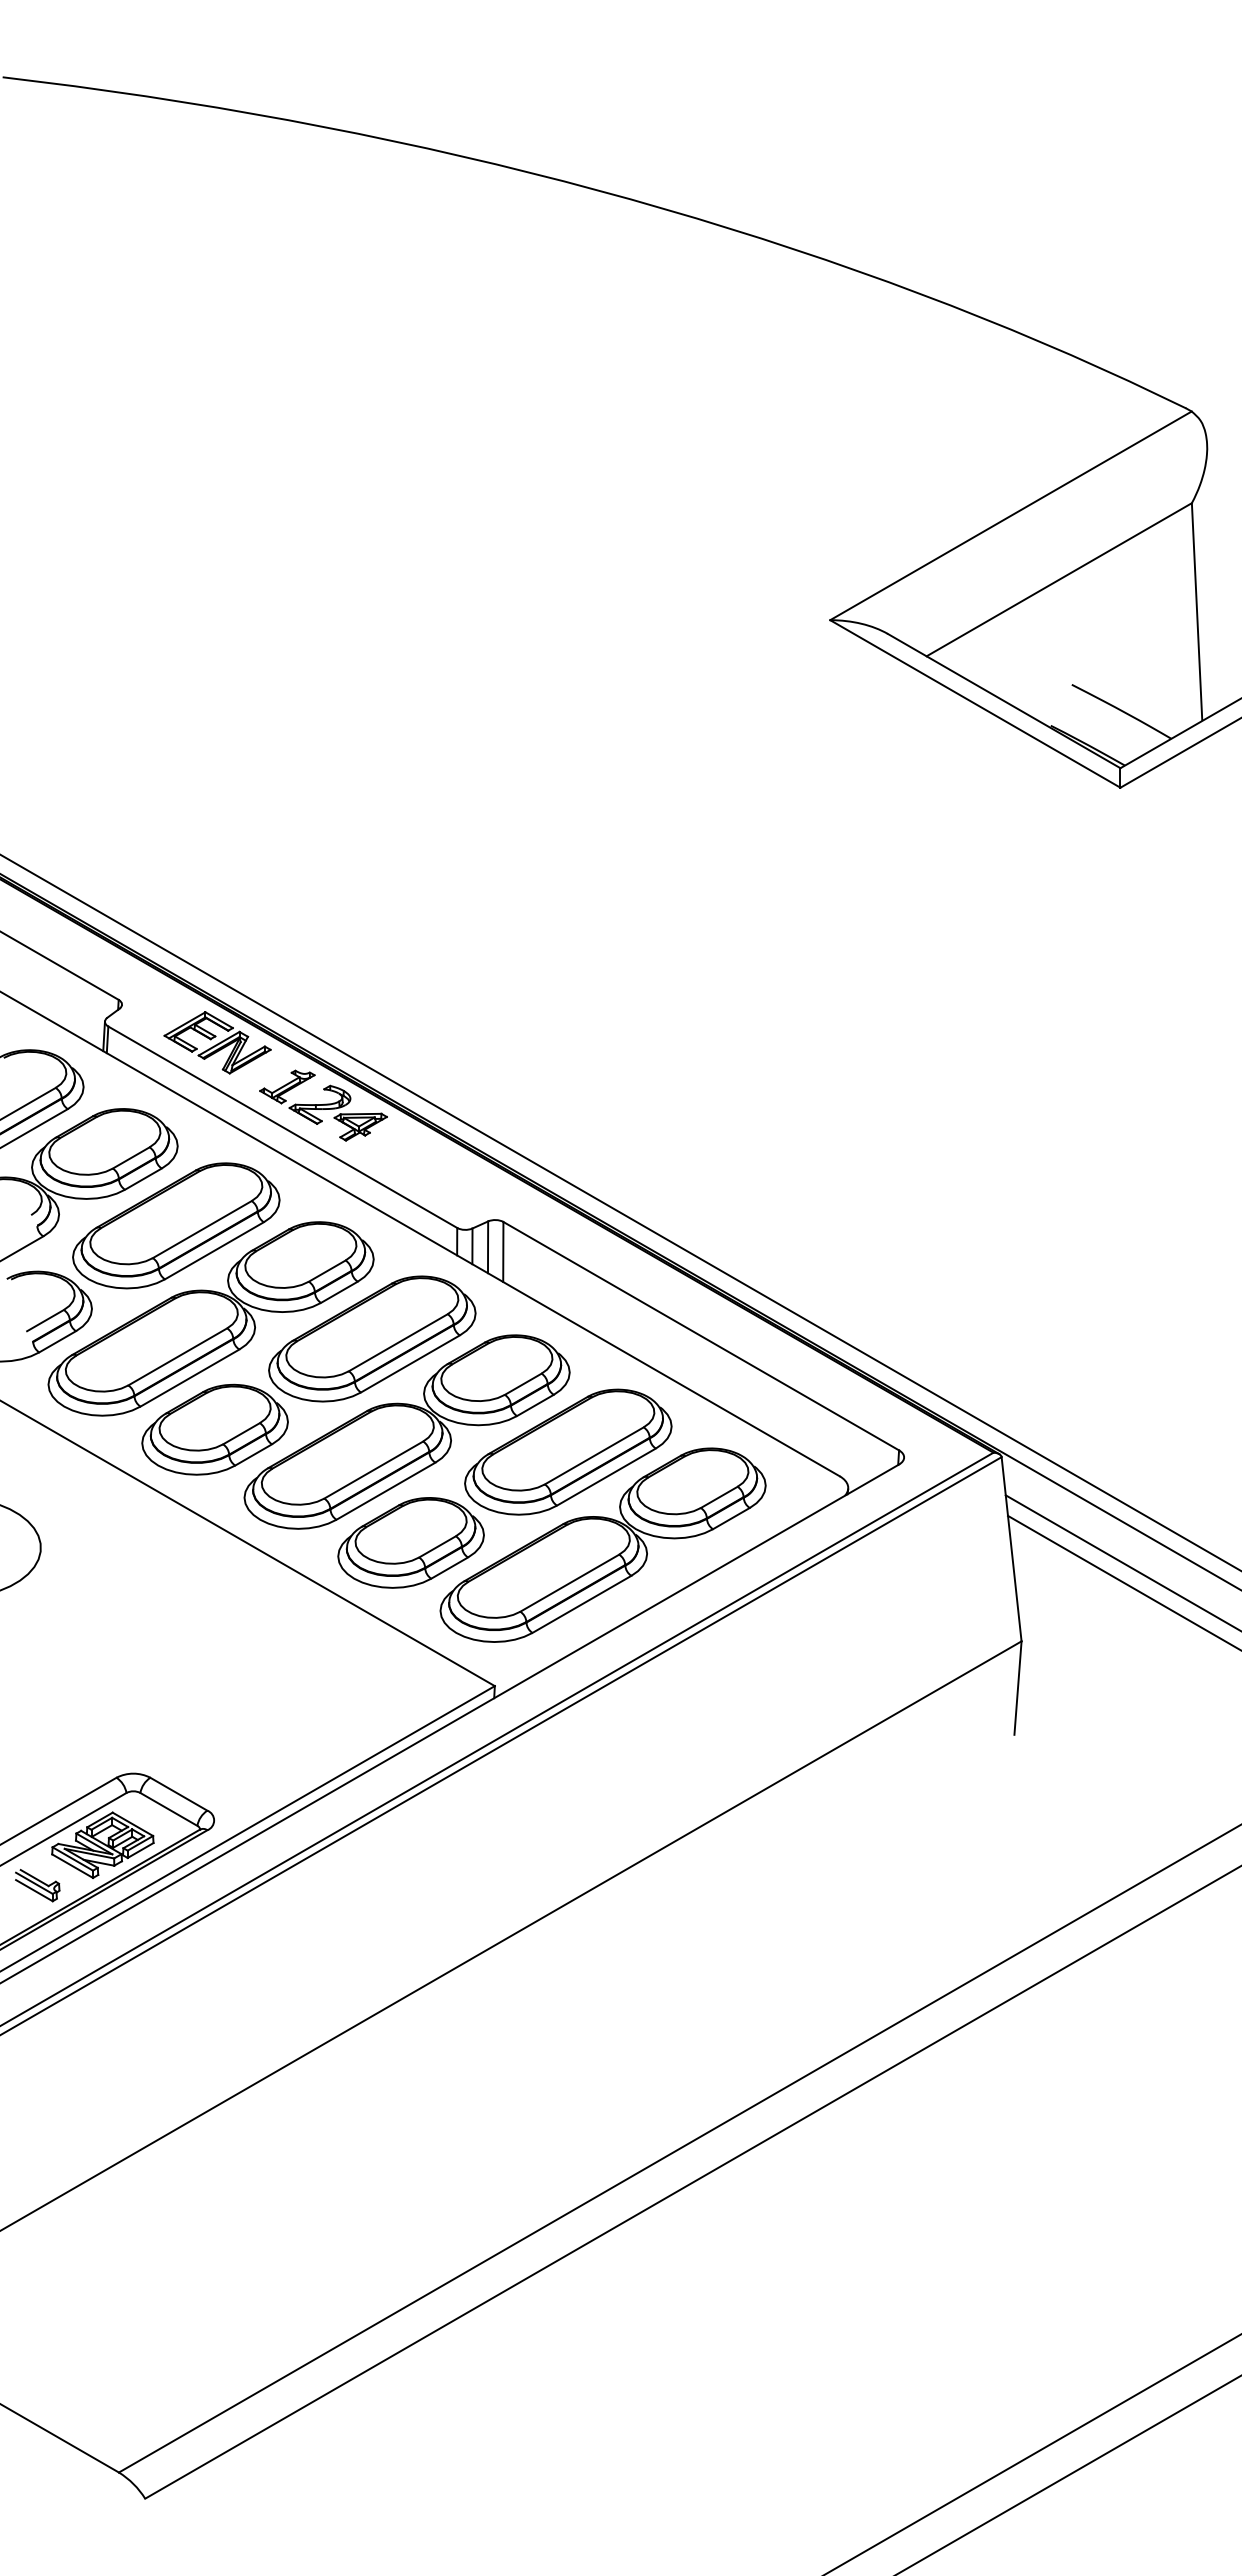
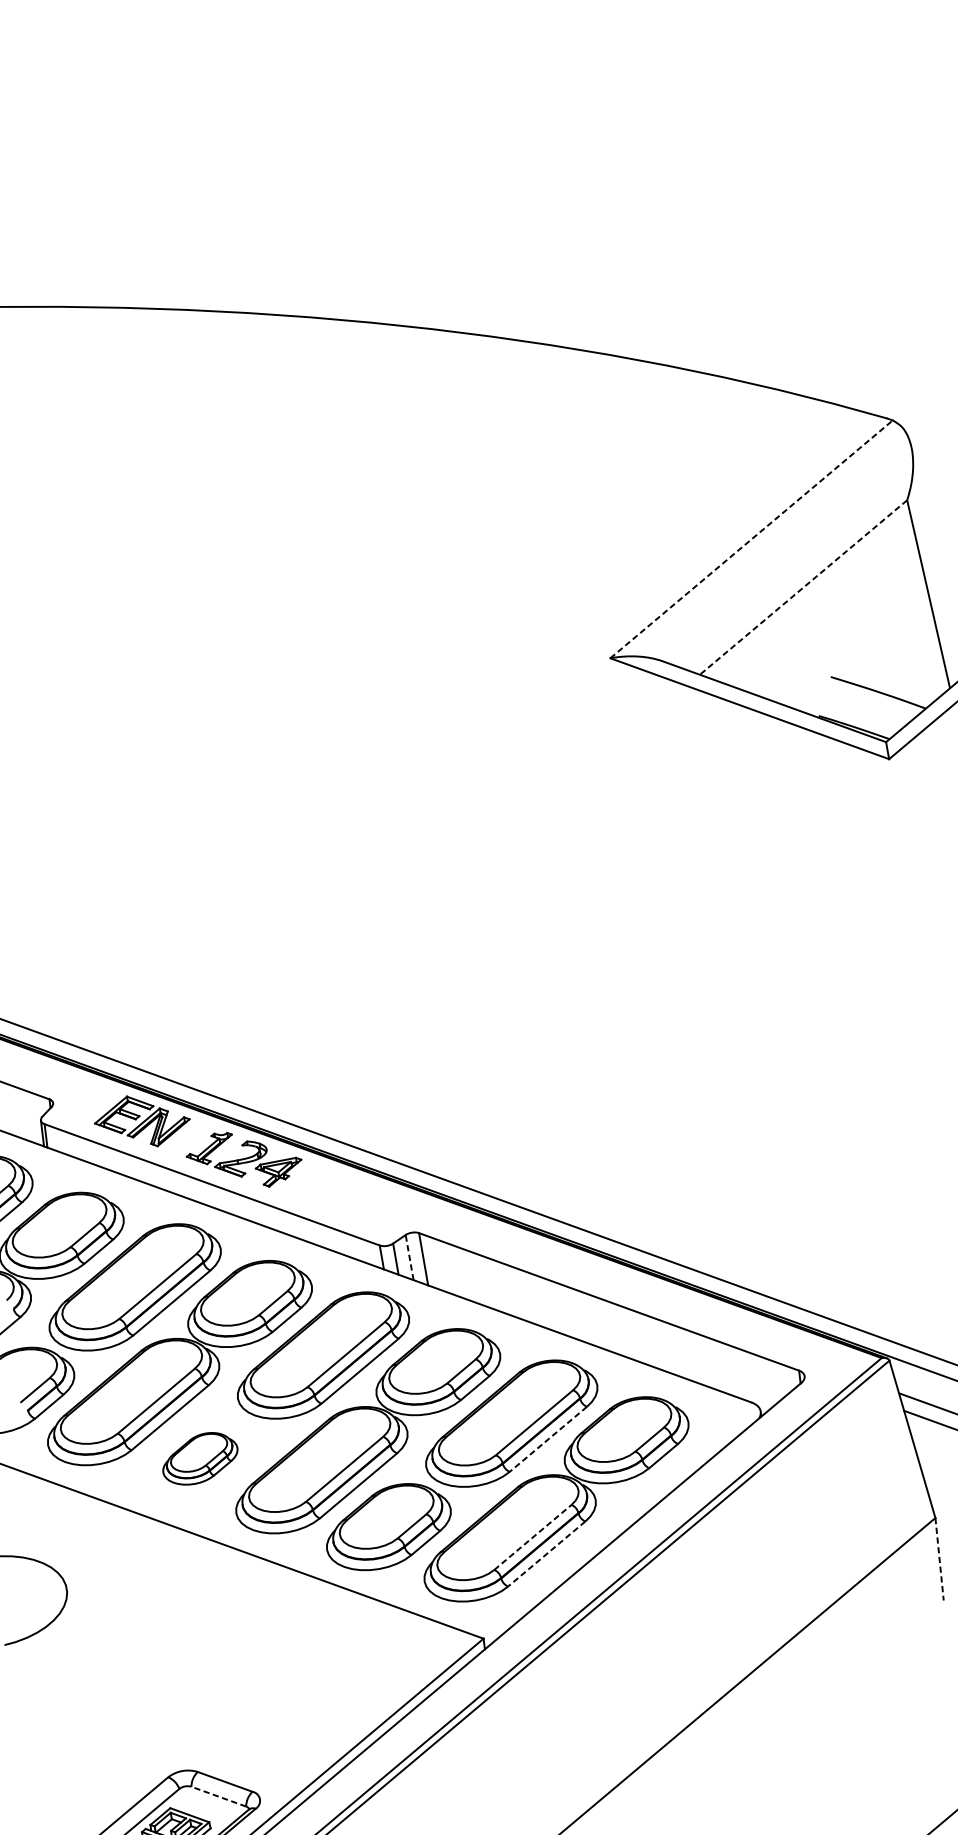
line: (1010, 515) -> (751, 539), solid -> dashed
line: (1058, 580) -> (803, 588), solid -> dashed
line: (488, 1247) -> (410, 1257), solid -> dashed
part: (214, 1429) -> (199, 1458), size x0.6
line: (606, 1477) -> (548, 1439), solid -> dashed
line: (570, 1582) -> (533, 1536), solid -> dashed
line: (581, 1604) -> (546, 1554), solid -> dashed
line: (1018, 1688) -> (940, 1559), solid -> dashed
line: (168, 1809) -> (218, 1796), solid -> dashed

